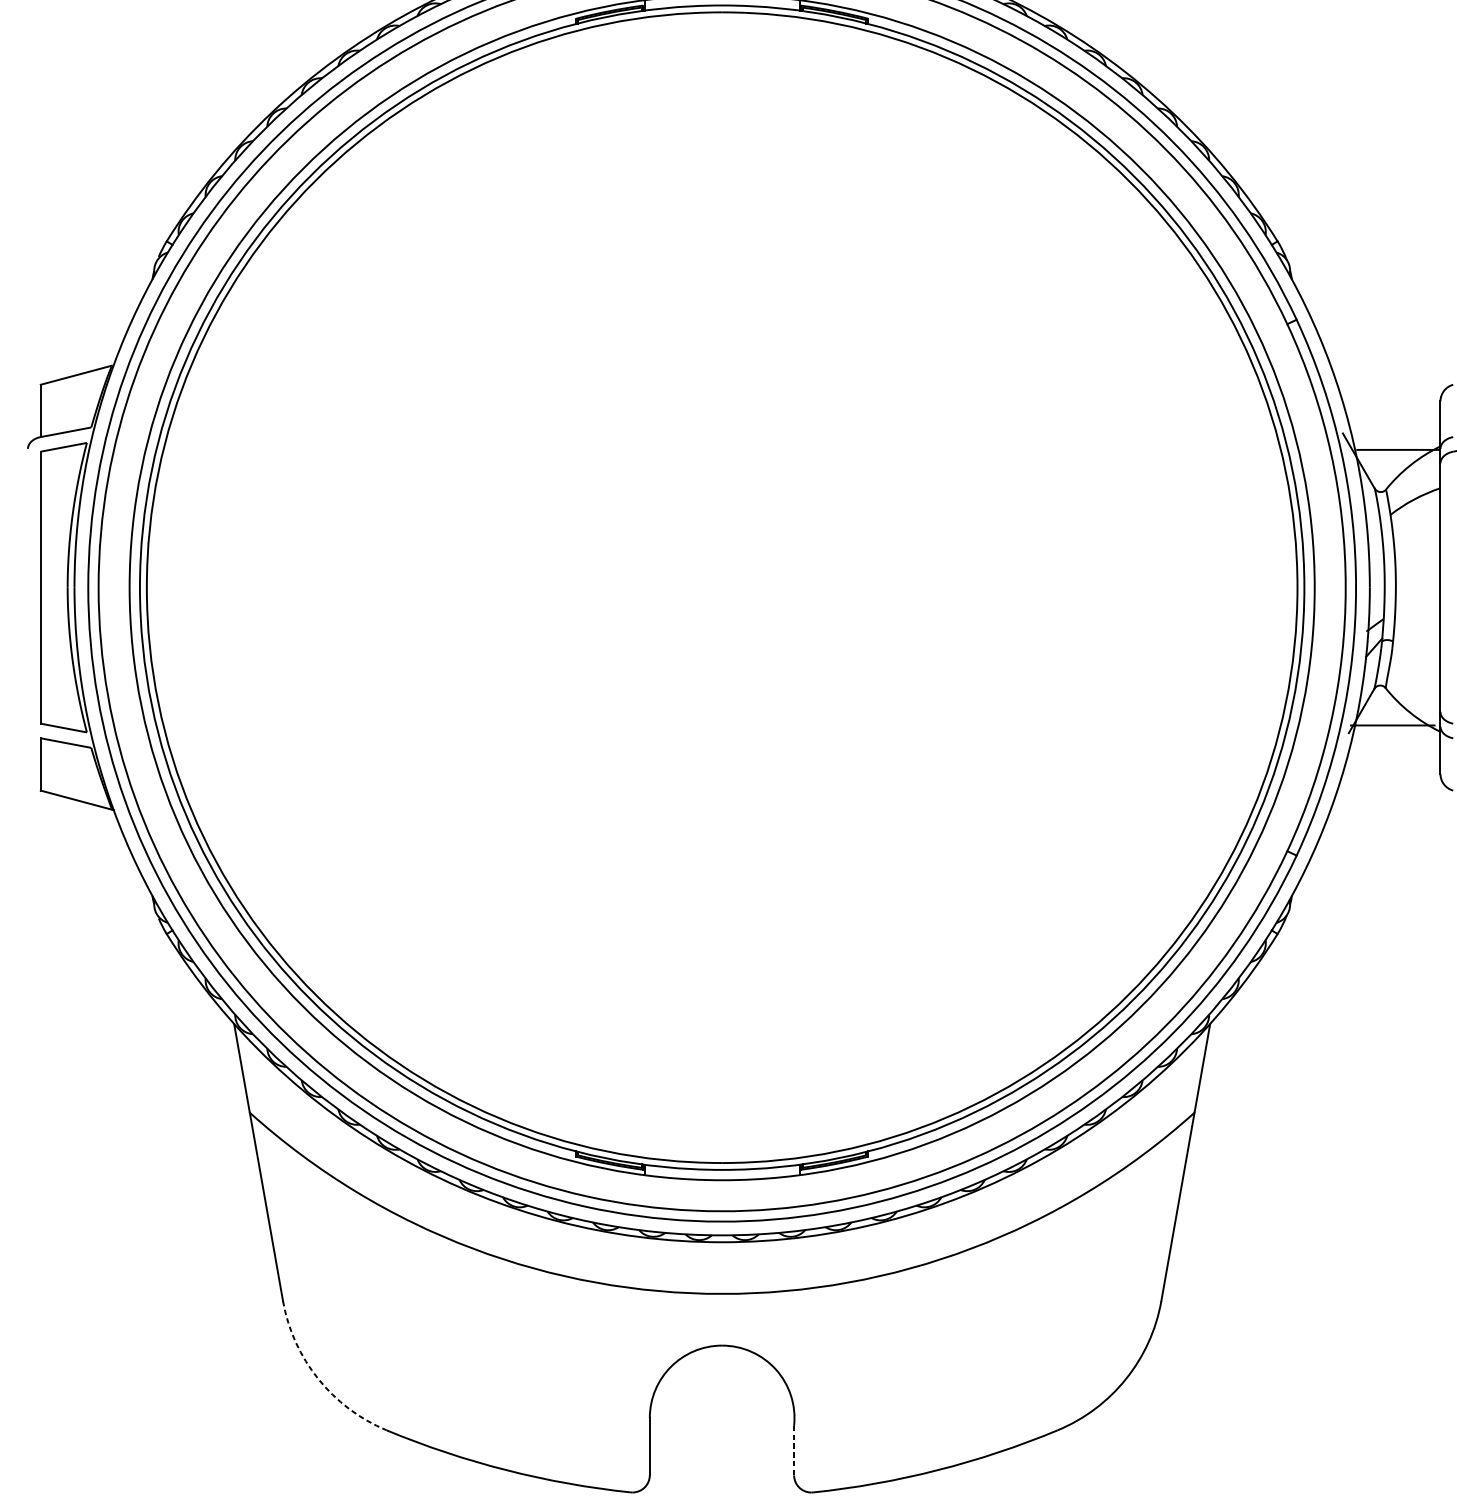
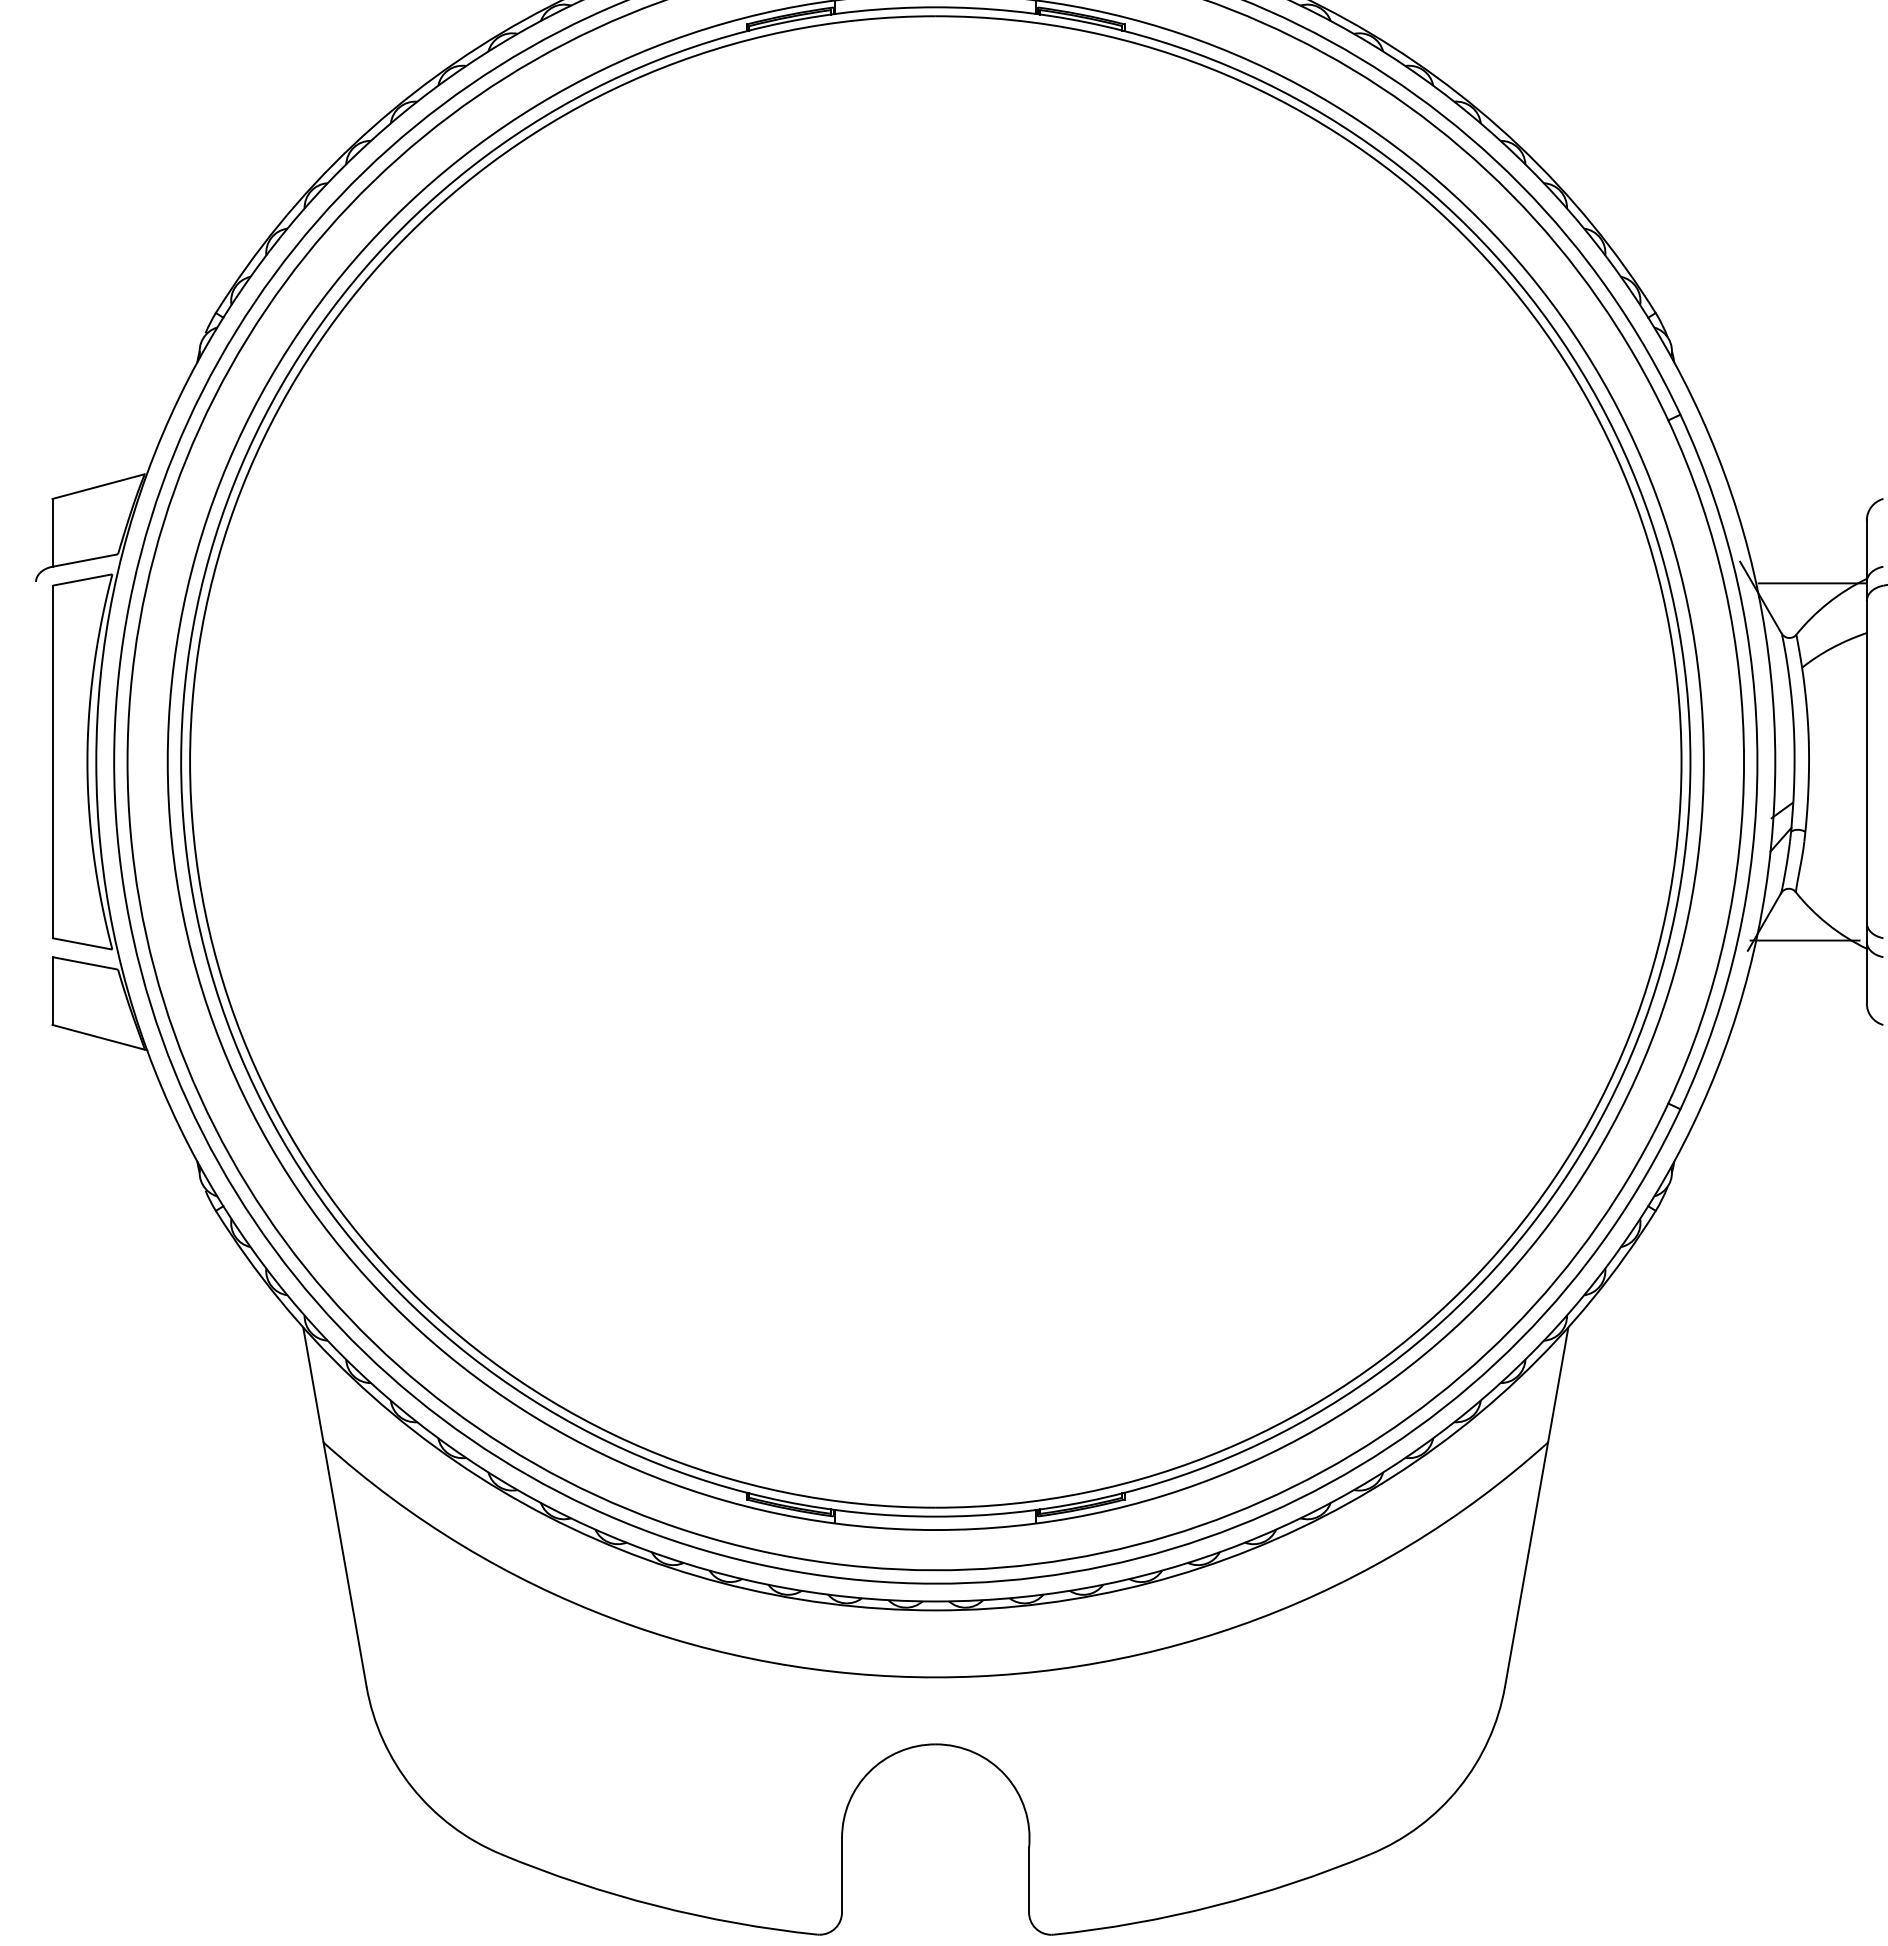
arc: (318, 1378) -> (412, 1787), dashed -> solid
line: (794, 1449) -> (1029, 1879), dashed -> solid

